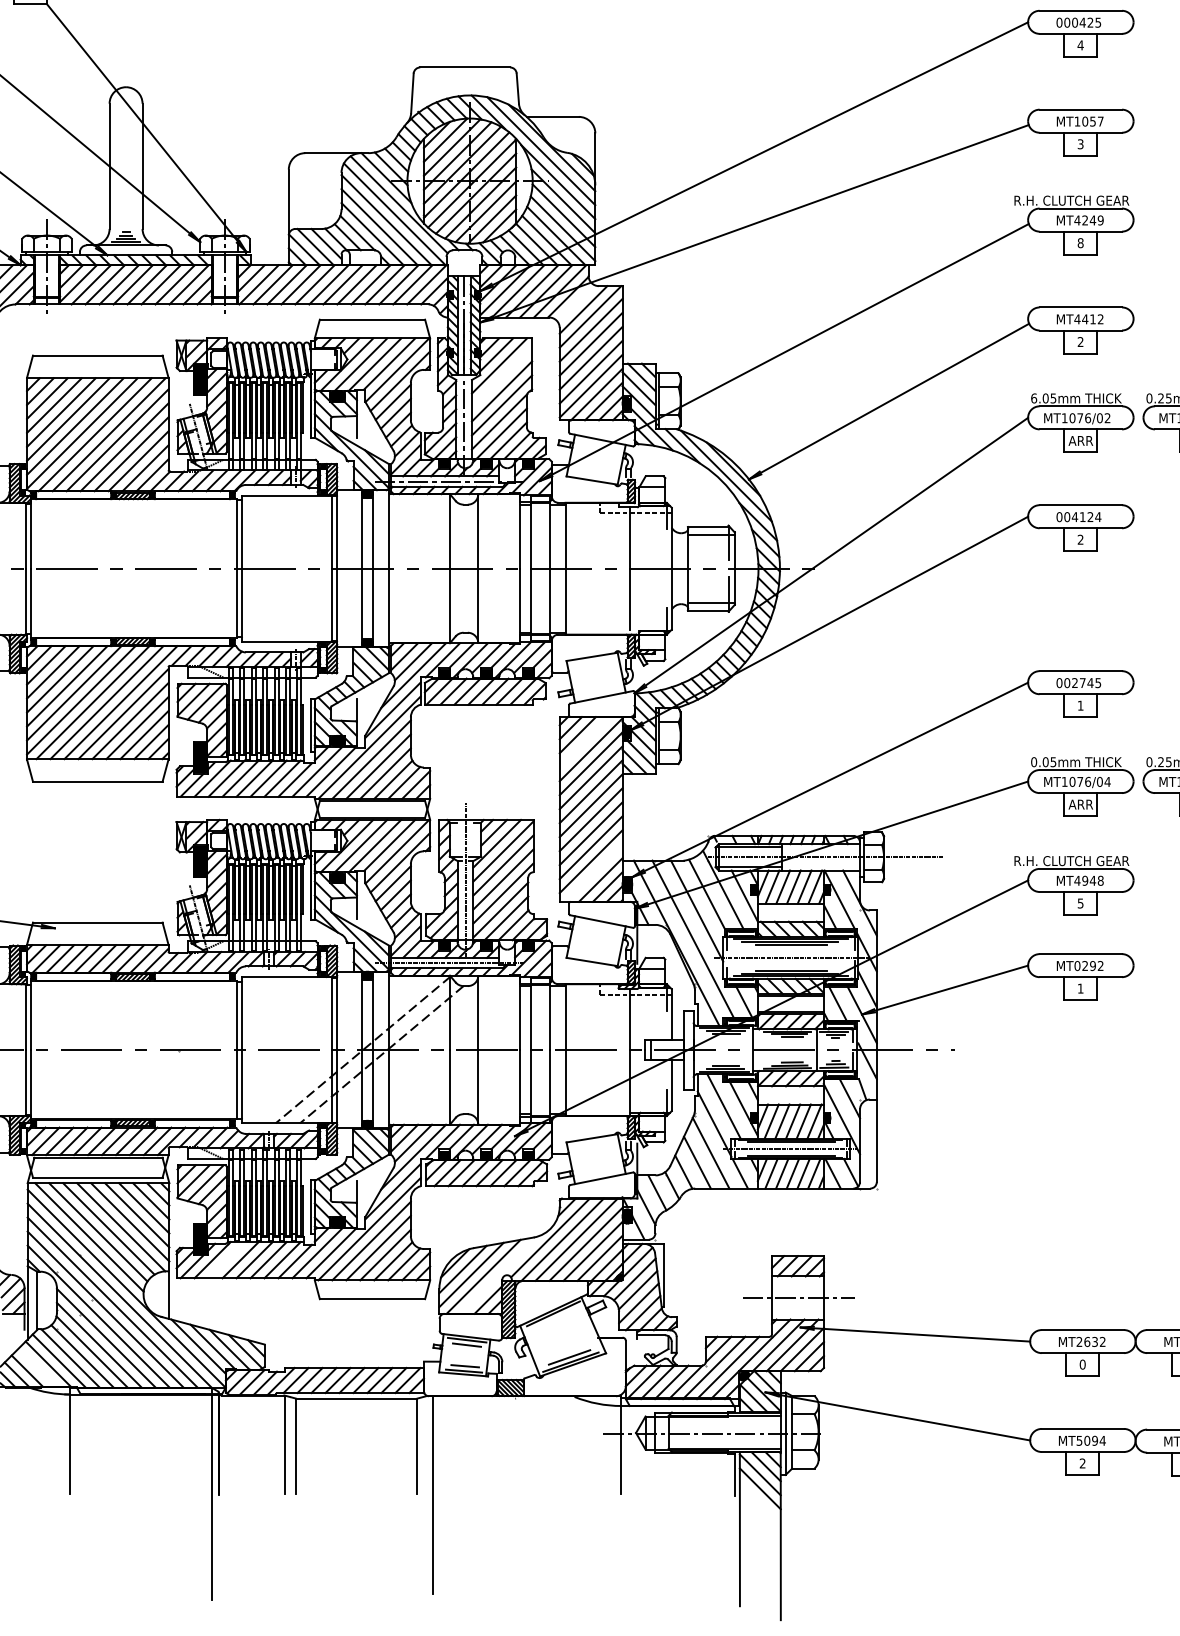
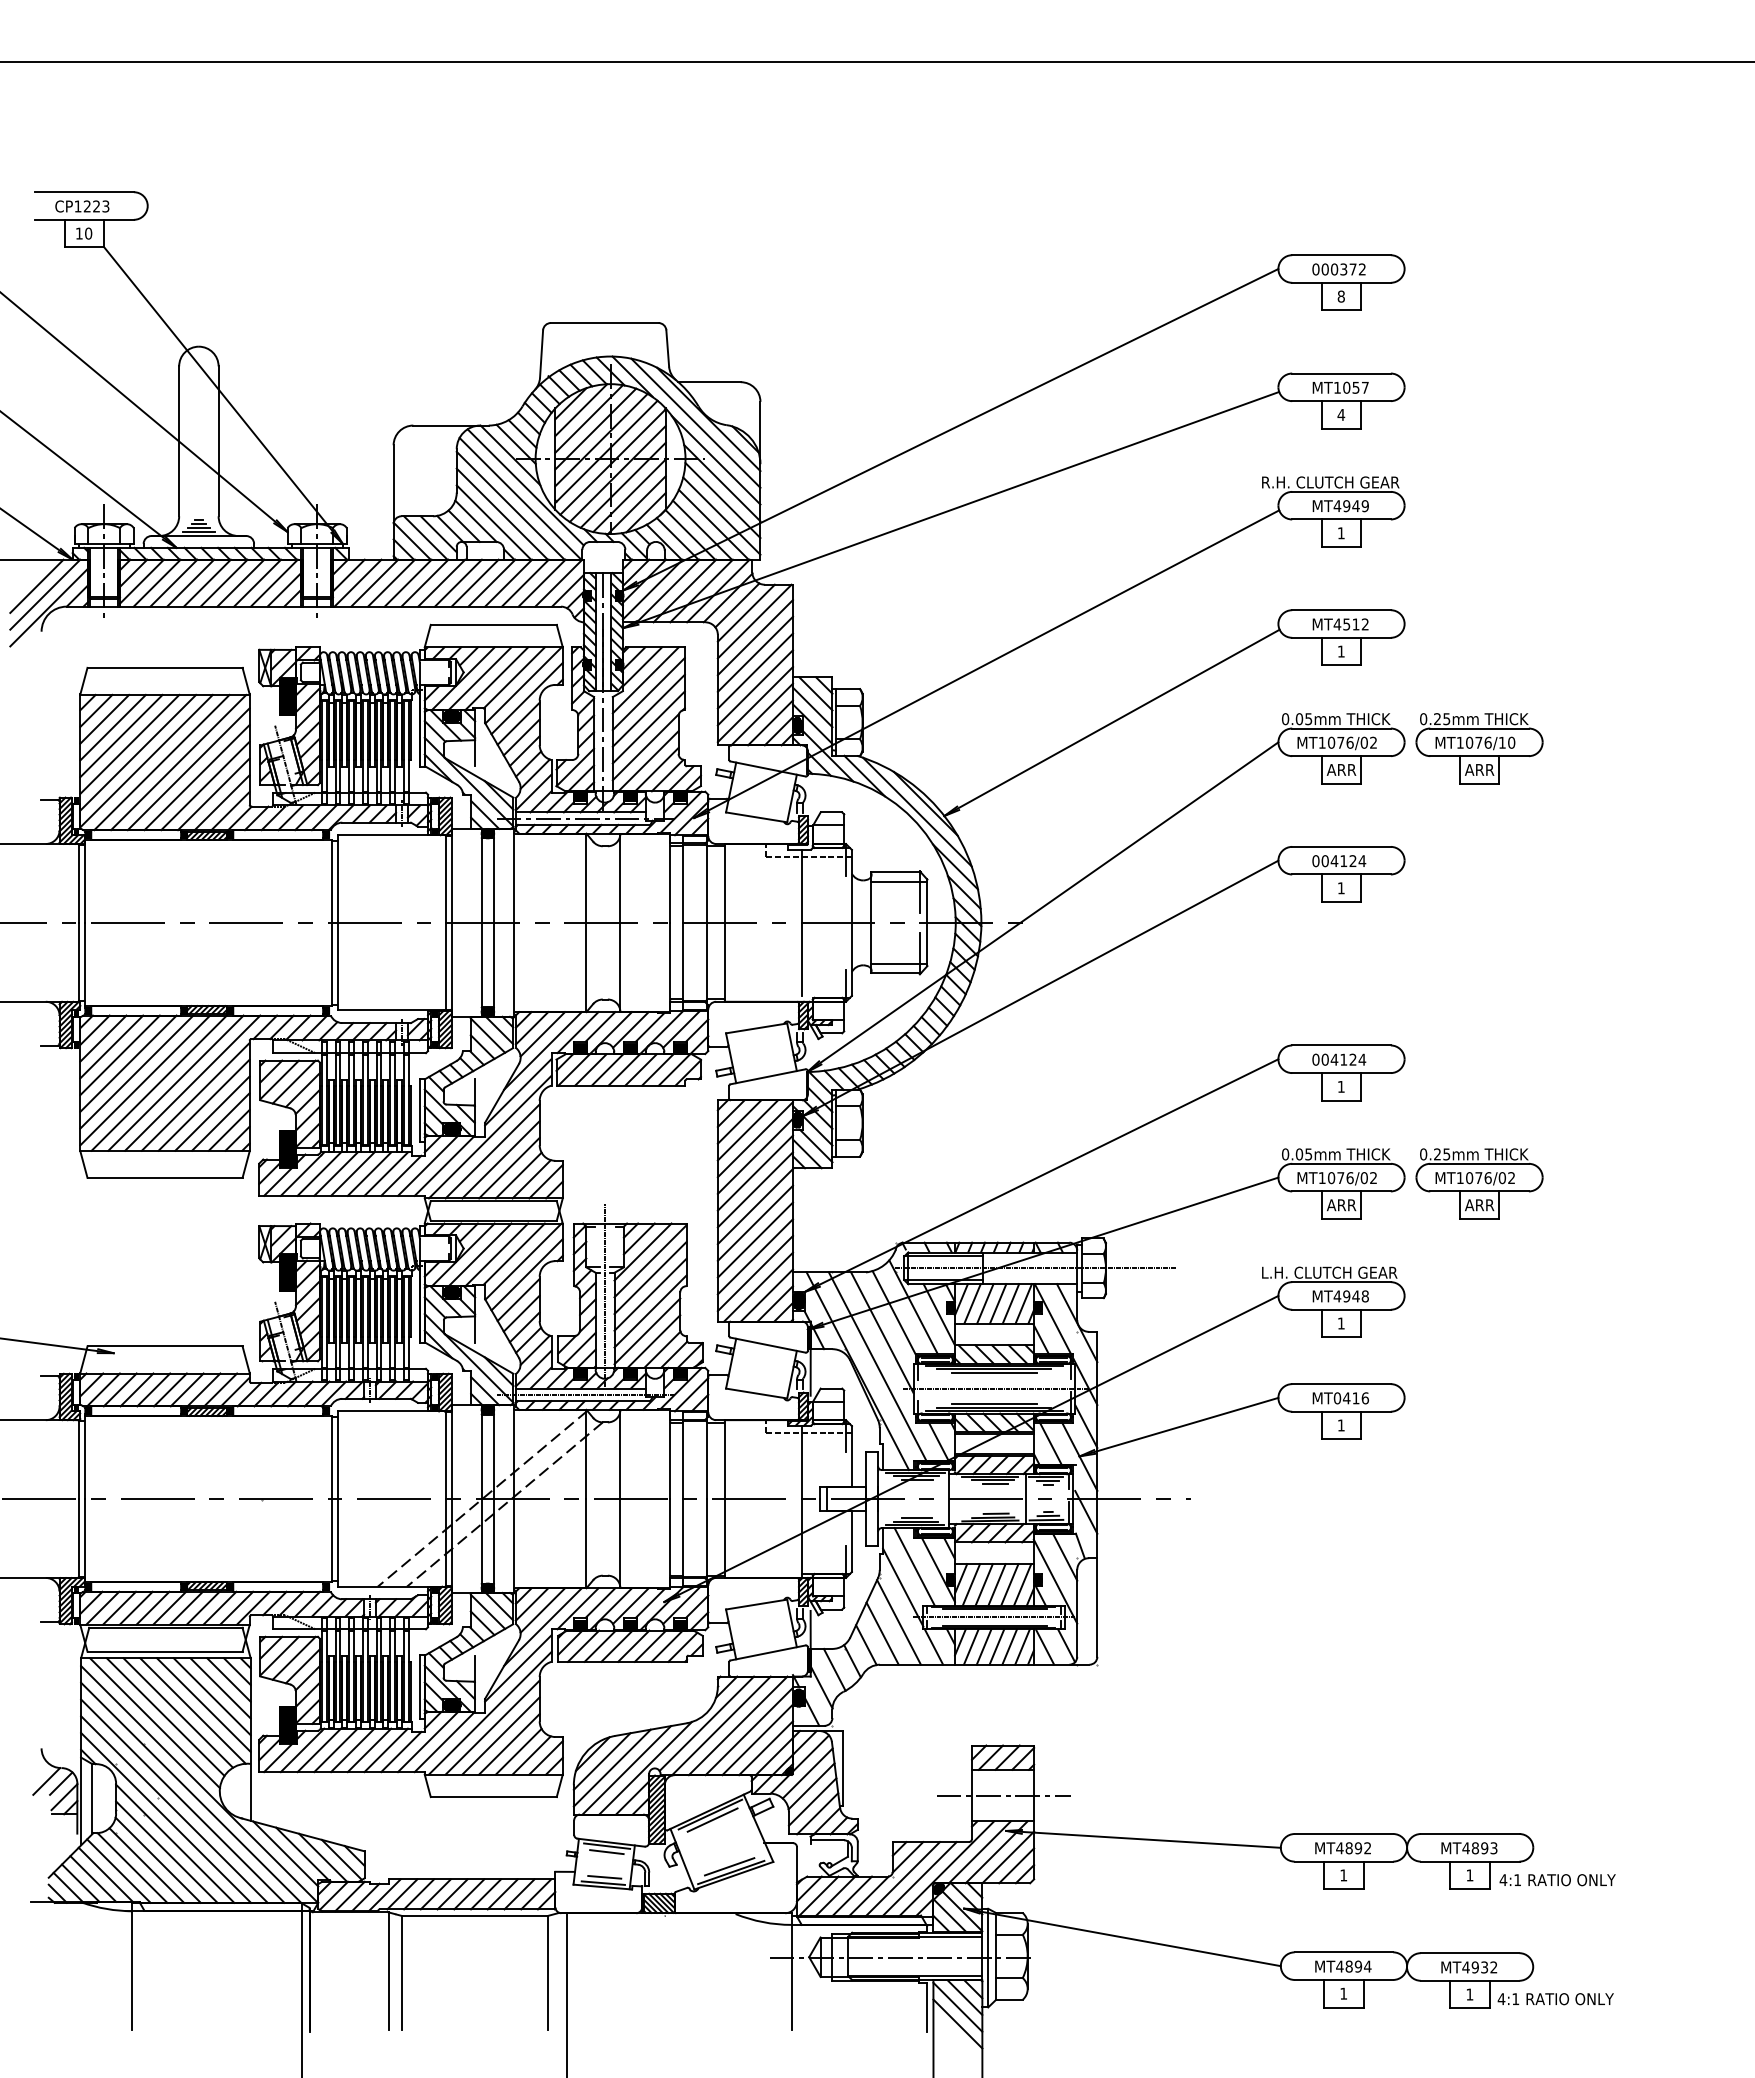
text: (1090, 22) -> (1352, 269), 000425 -> 000372
text: (1080, 45) -> (1341, 296), 4 -> 8
text: (1080, 143) -> (1341, 414), 3 -> 4
text: (1085, 220) -> (1346, 506), MT4249 -> MT4949
text: (1080, 243) -> (1340, 533), 8 -> 1
line: (576, 303) -> (737, 605), added
text: (1085, 319) -> (1346, 624), MT4412 -> MT4512
text: (1080, 341) -> (1340, 651), 2 -> 1
line: (501, 377) -> (648, 694), added
text: (1034, 397) -> (1285, 718), 6.05mm -> 0.05mm
text: (1080, 539) -> (1340, 888), 2 -> 1
text: (1086, 682) -> (1348, 1059), 002745 -> 004124
line: (584, 742) -> (747, 1130), added
text: (1107, 781) -> (1373, 1177), MT1076/04 -> MT1076/02
text: (1072, 860) -> (1331, 1272), R.H. CLUTCH GEAR -> L.H. CLUTCH GEAR
line: (593, 872) -> (758, 1286), added
text: (1080, 903) -> (1340, 1323), 5 -> 1
text: (1092, 966) -> (1355, 1398), MT0292 -> MT0416
line: (226, 1260) -> (319, 1750), added
line: (499, 1275) -> (645, 1768), added
line: (555, 1317) -> (712, 1819), added
text: (1087, 1342) -> (1349, 1848), MT2632 -> MT4892
text: (1082, 1364) -> (1343, 1875), 0 -> 1
line: (38, 1367) -> (93, 1878), added
text: (1083, 1440) -> (1344, 1966), MT5094 -> MT4894
text: (1082, 1463) -> (1343, 1993), 2 -> 1

